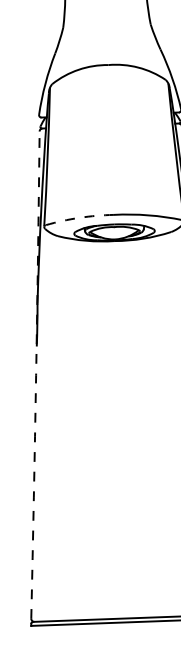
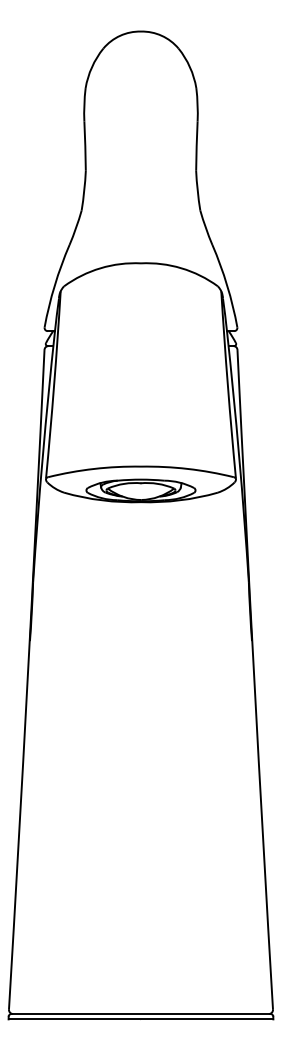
arc: (79, 217) -> (94, 468), dashed -> solid
arc: (36, 375) -> (27, 680), dashed -> solid

